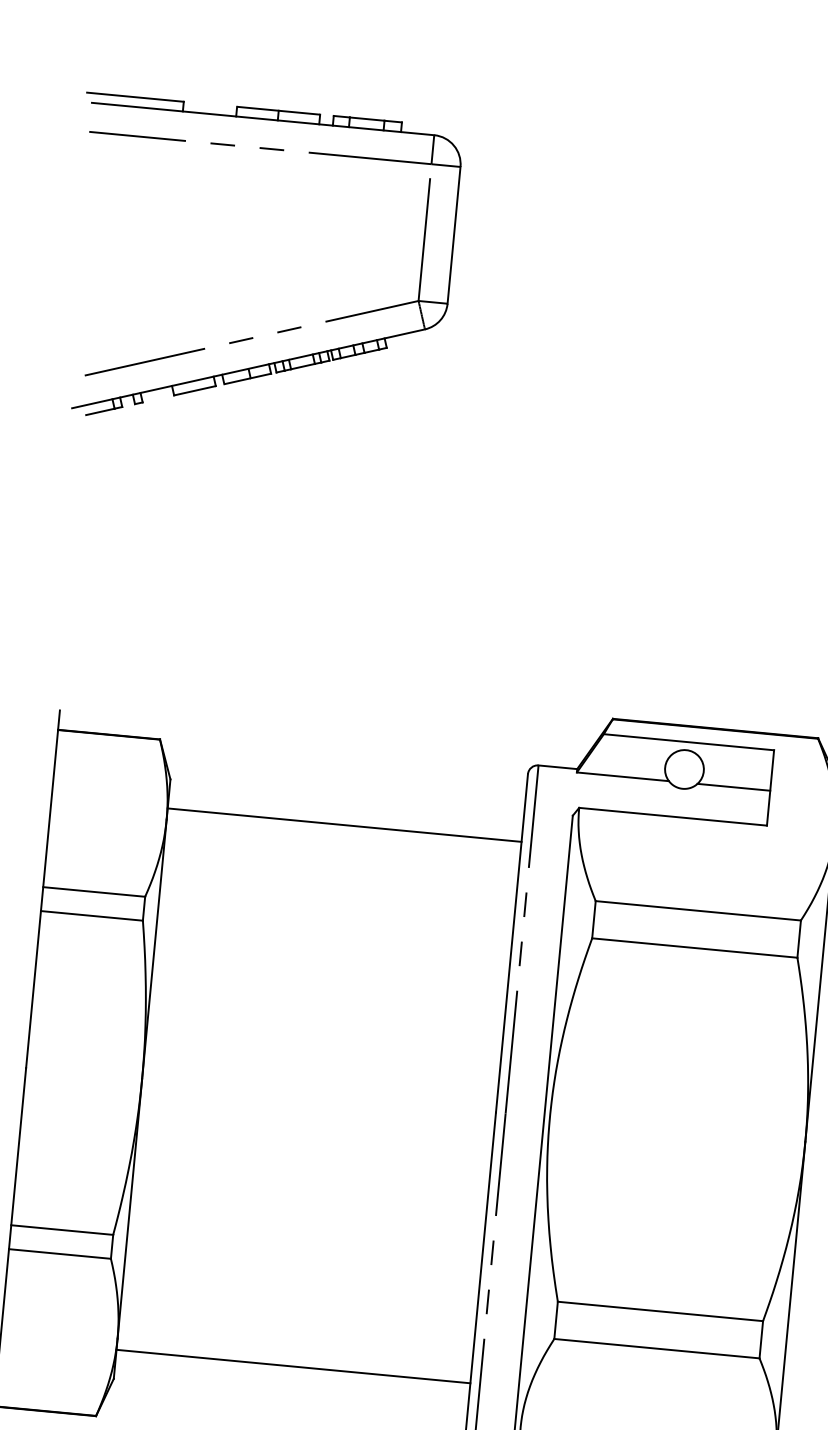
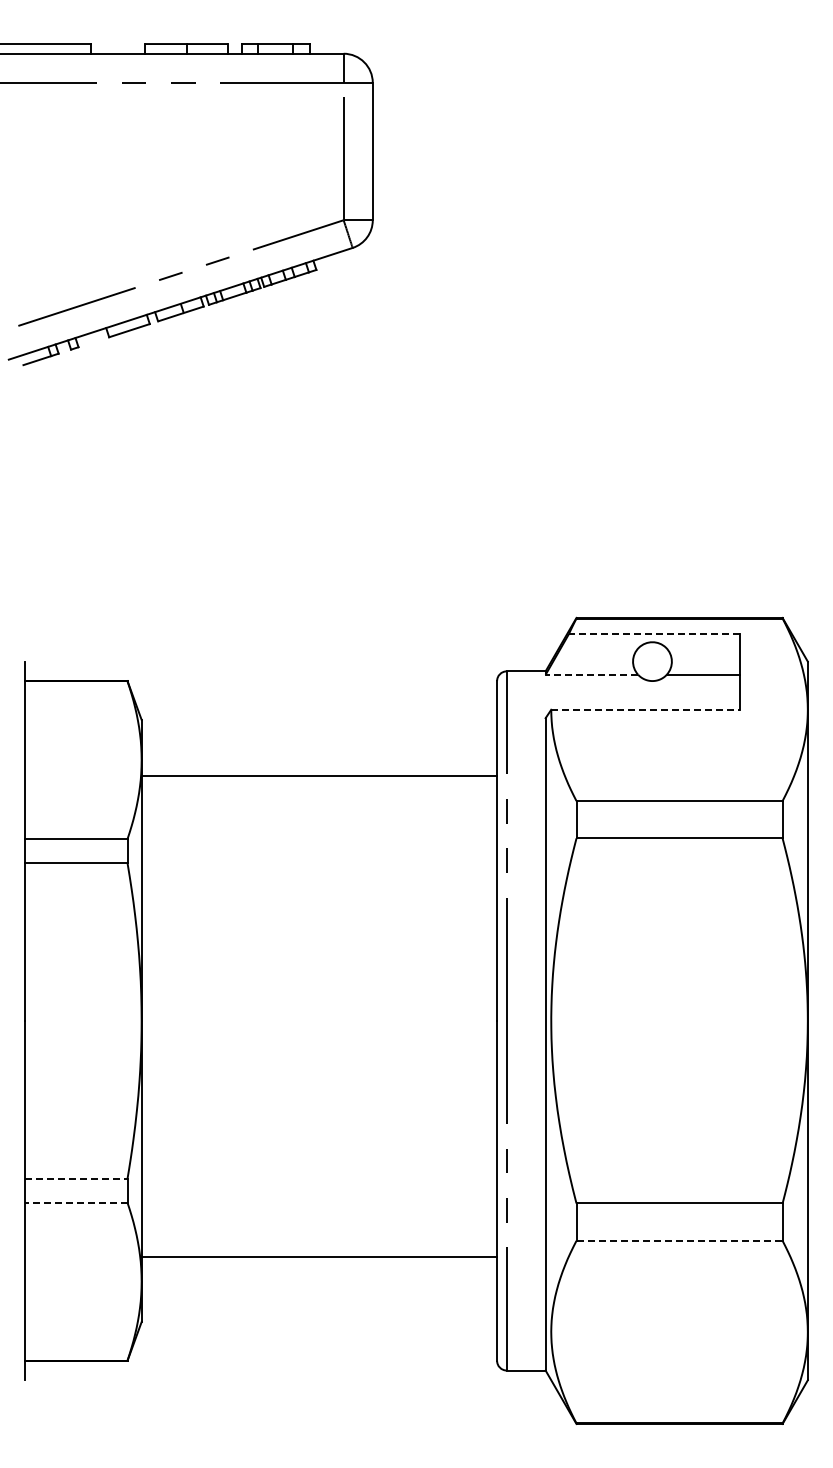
line: (688, 742) -> (653, 634), solid -> dashed
line: (622, 776) -> (591, 674), solid -> dashed
line: (674, 816) -> (646, 709), solid -> dashed
line: (344, 825) -> (319, 776), moved
line: (62, 1229) -> (76, 1178), solid -> dashed
line: (59, 1253) -> (75, 1202), solid -> dashed
line: (657, 1348) -> (680, 1240), solid -> dashed
line: (293, 1366) -> (319, 1256), moved

